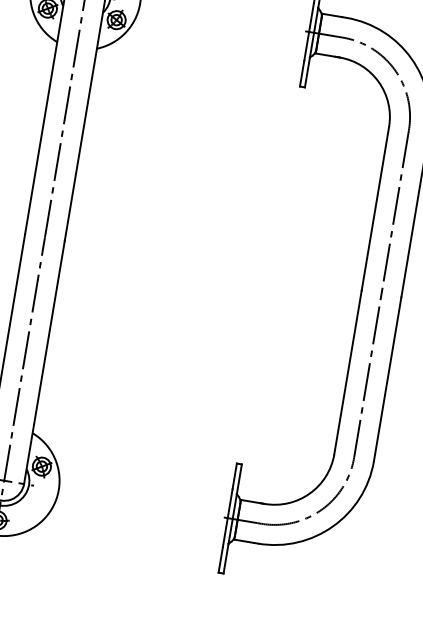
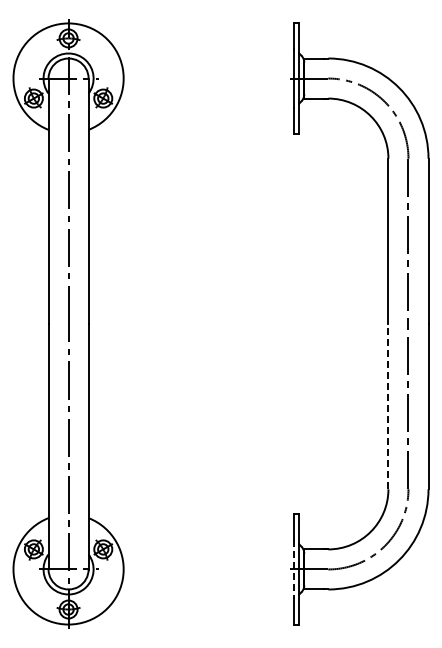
line: (348, 372) -> (388, 406), solid -> dashed
line: (227, 518) -> (294, 569), solid -> dashed

